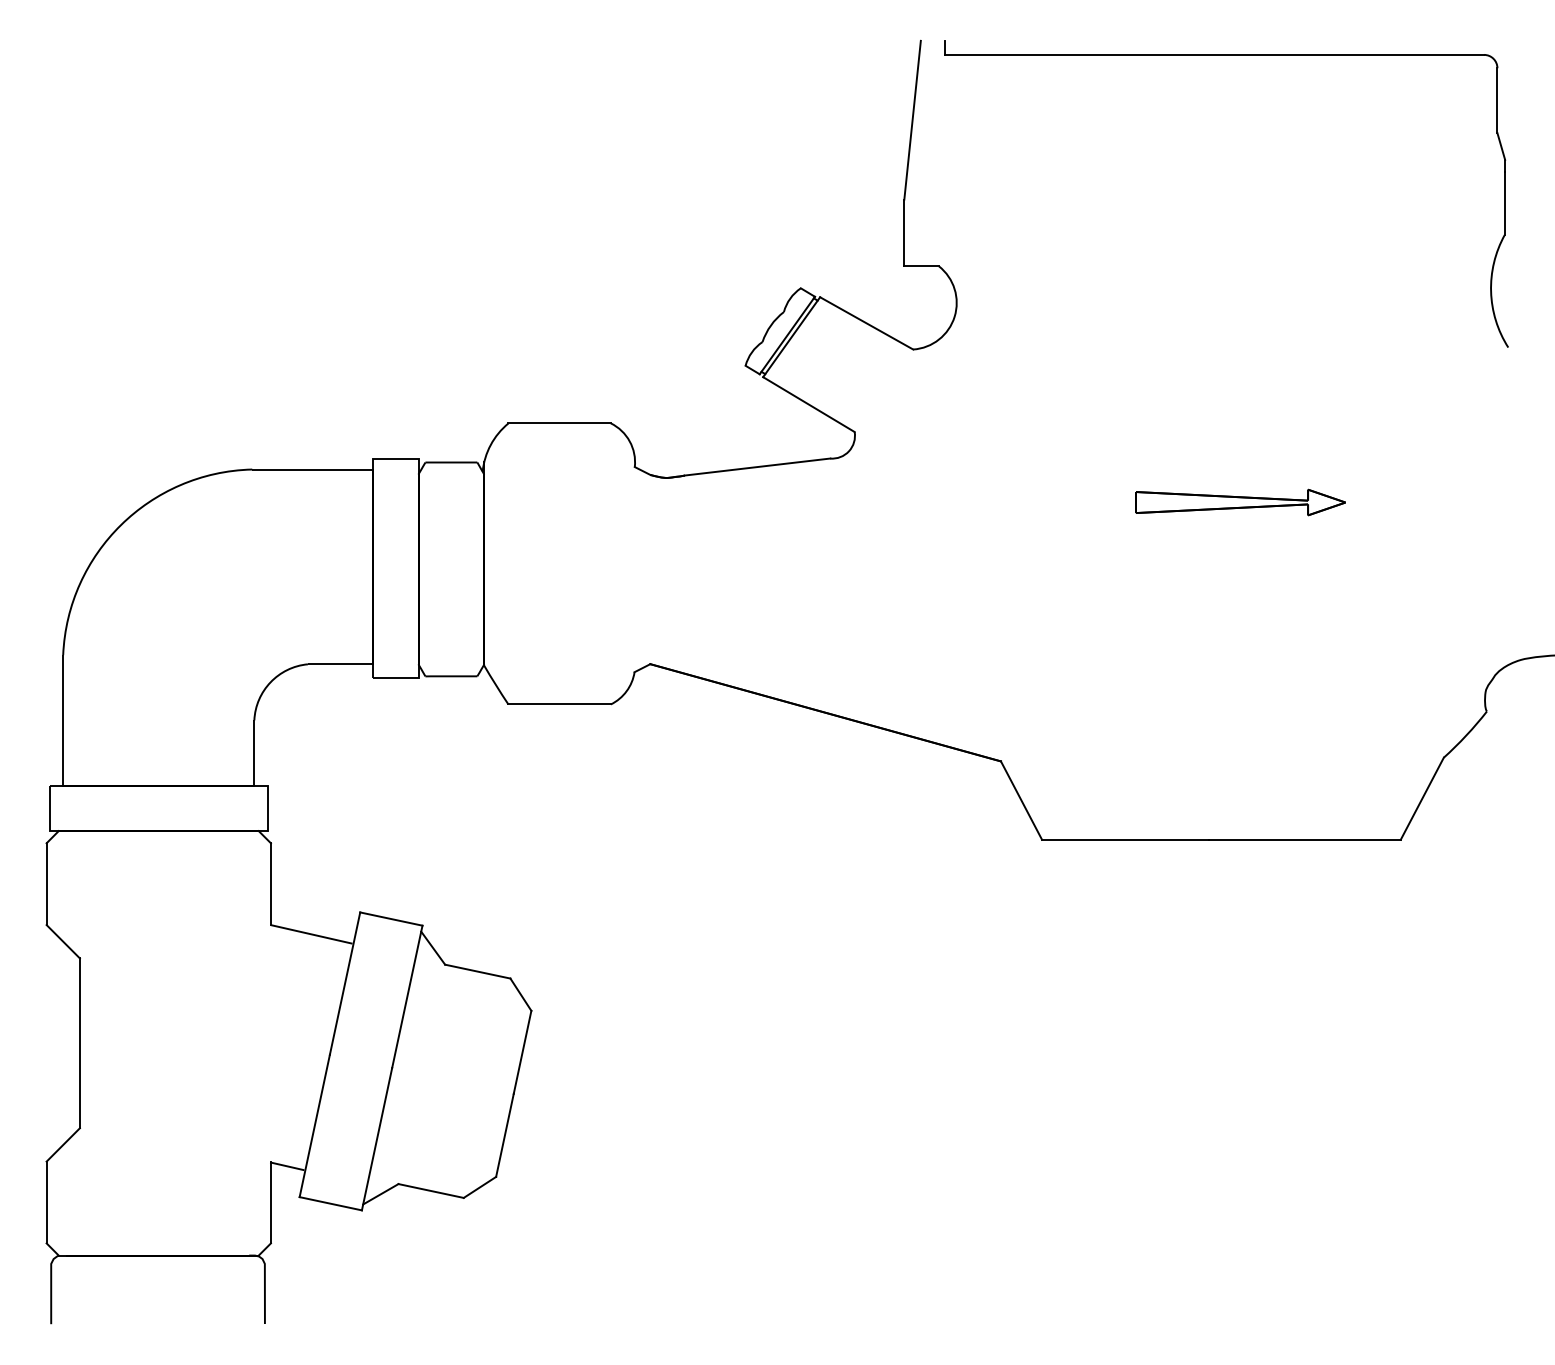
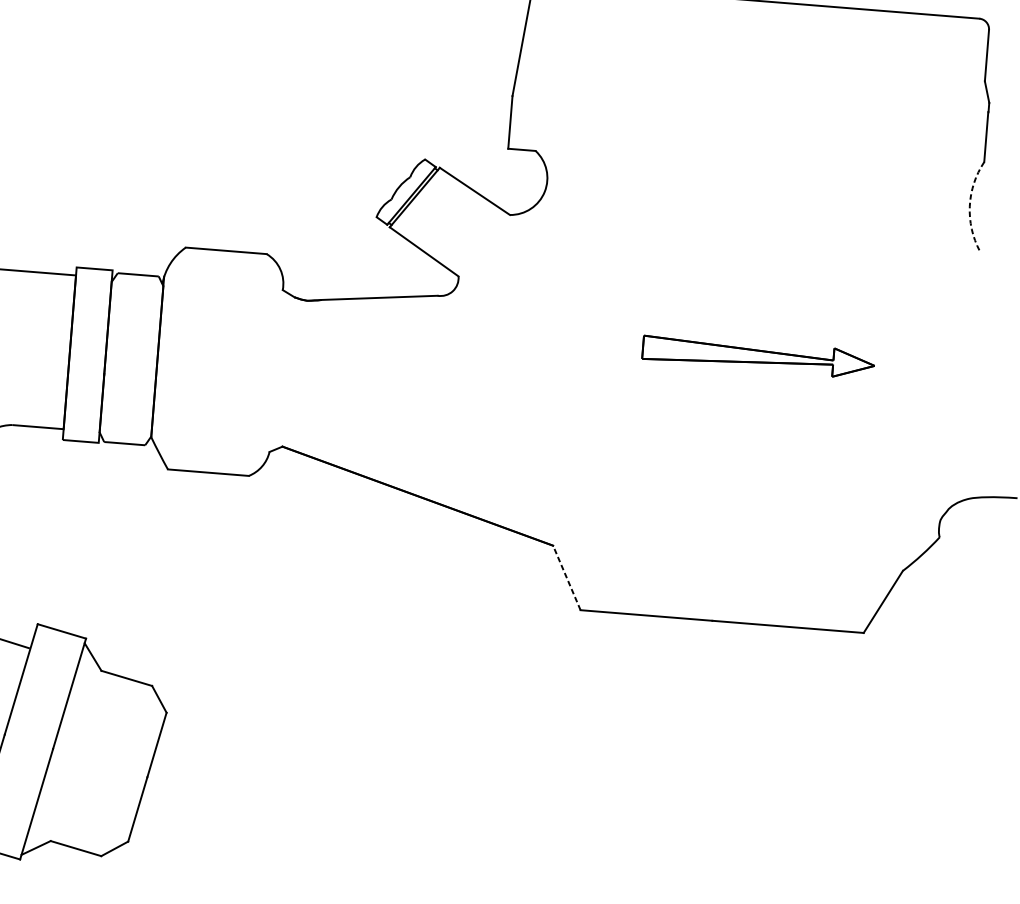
arc: (1491, 291) -> (970, 205), solid -> dashed
part: (1240, 502) -> (758, 356), size x1.4
line: (1021, 800) -> (566, 577), solid -> dashed

